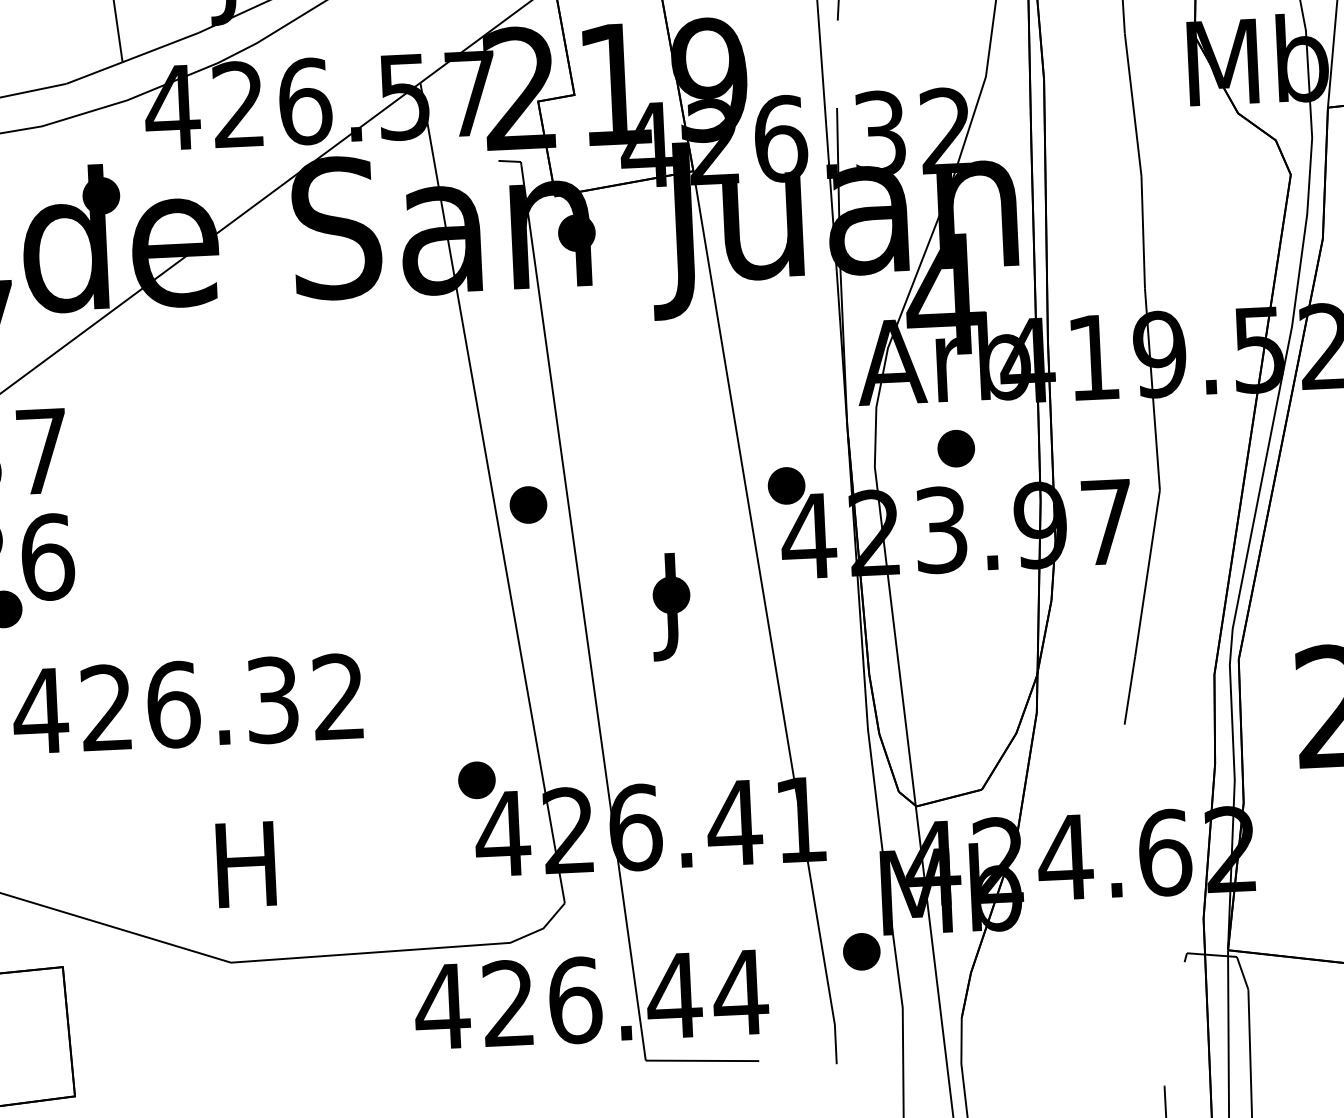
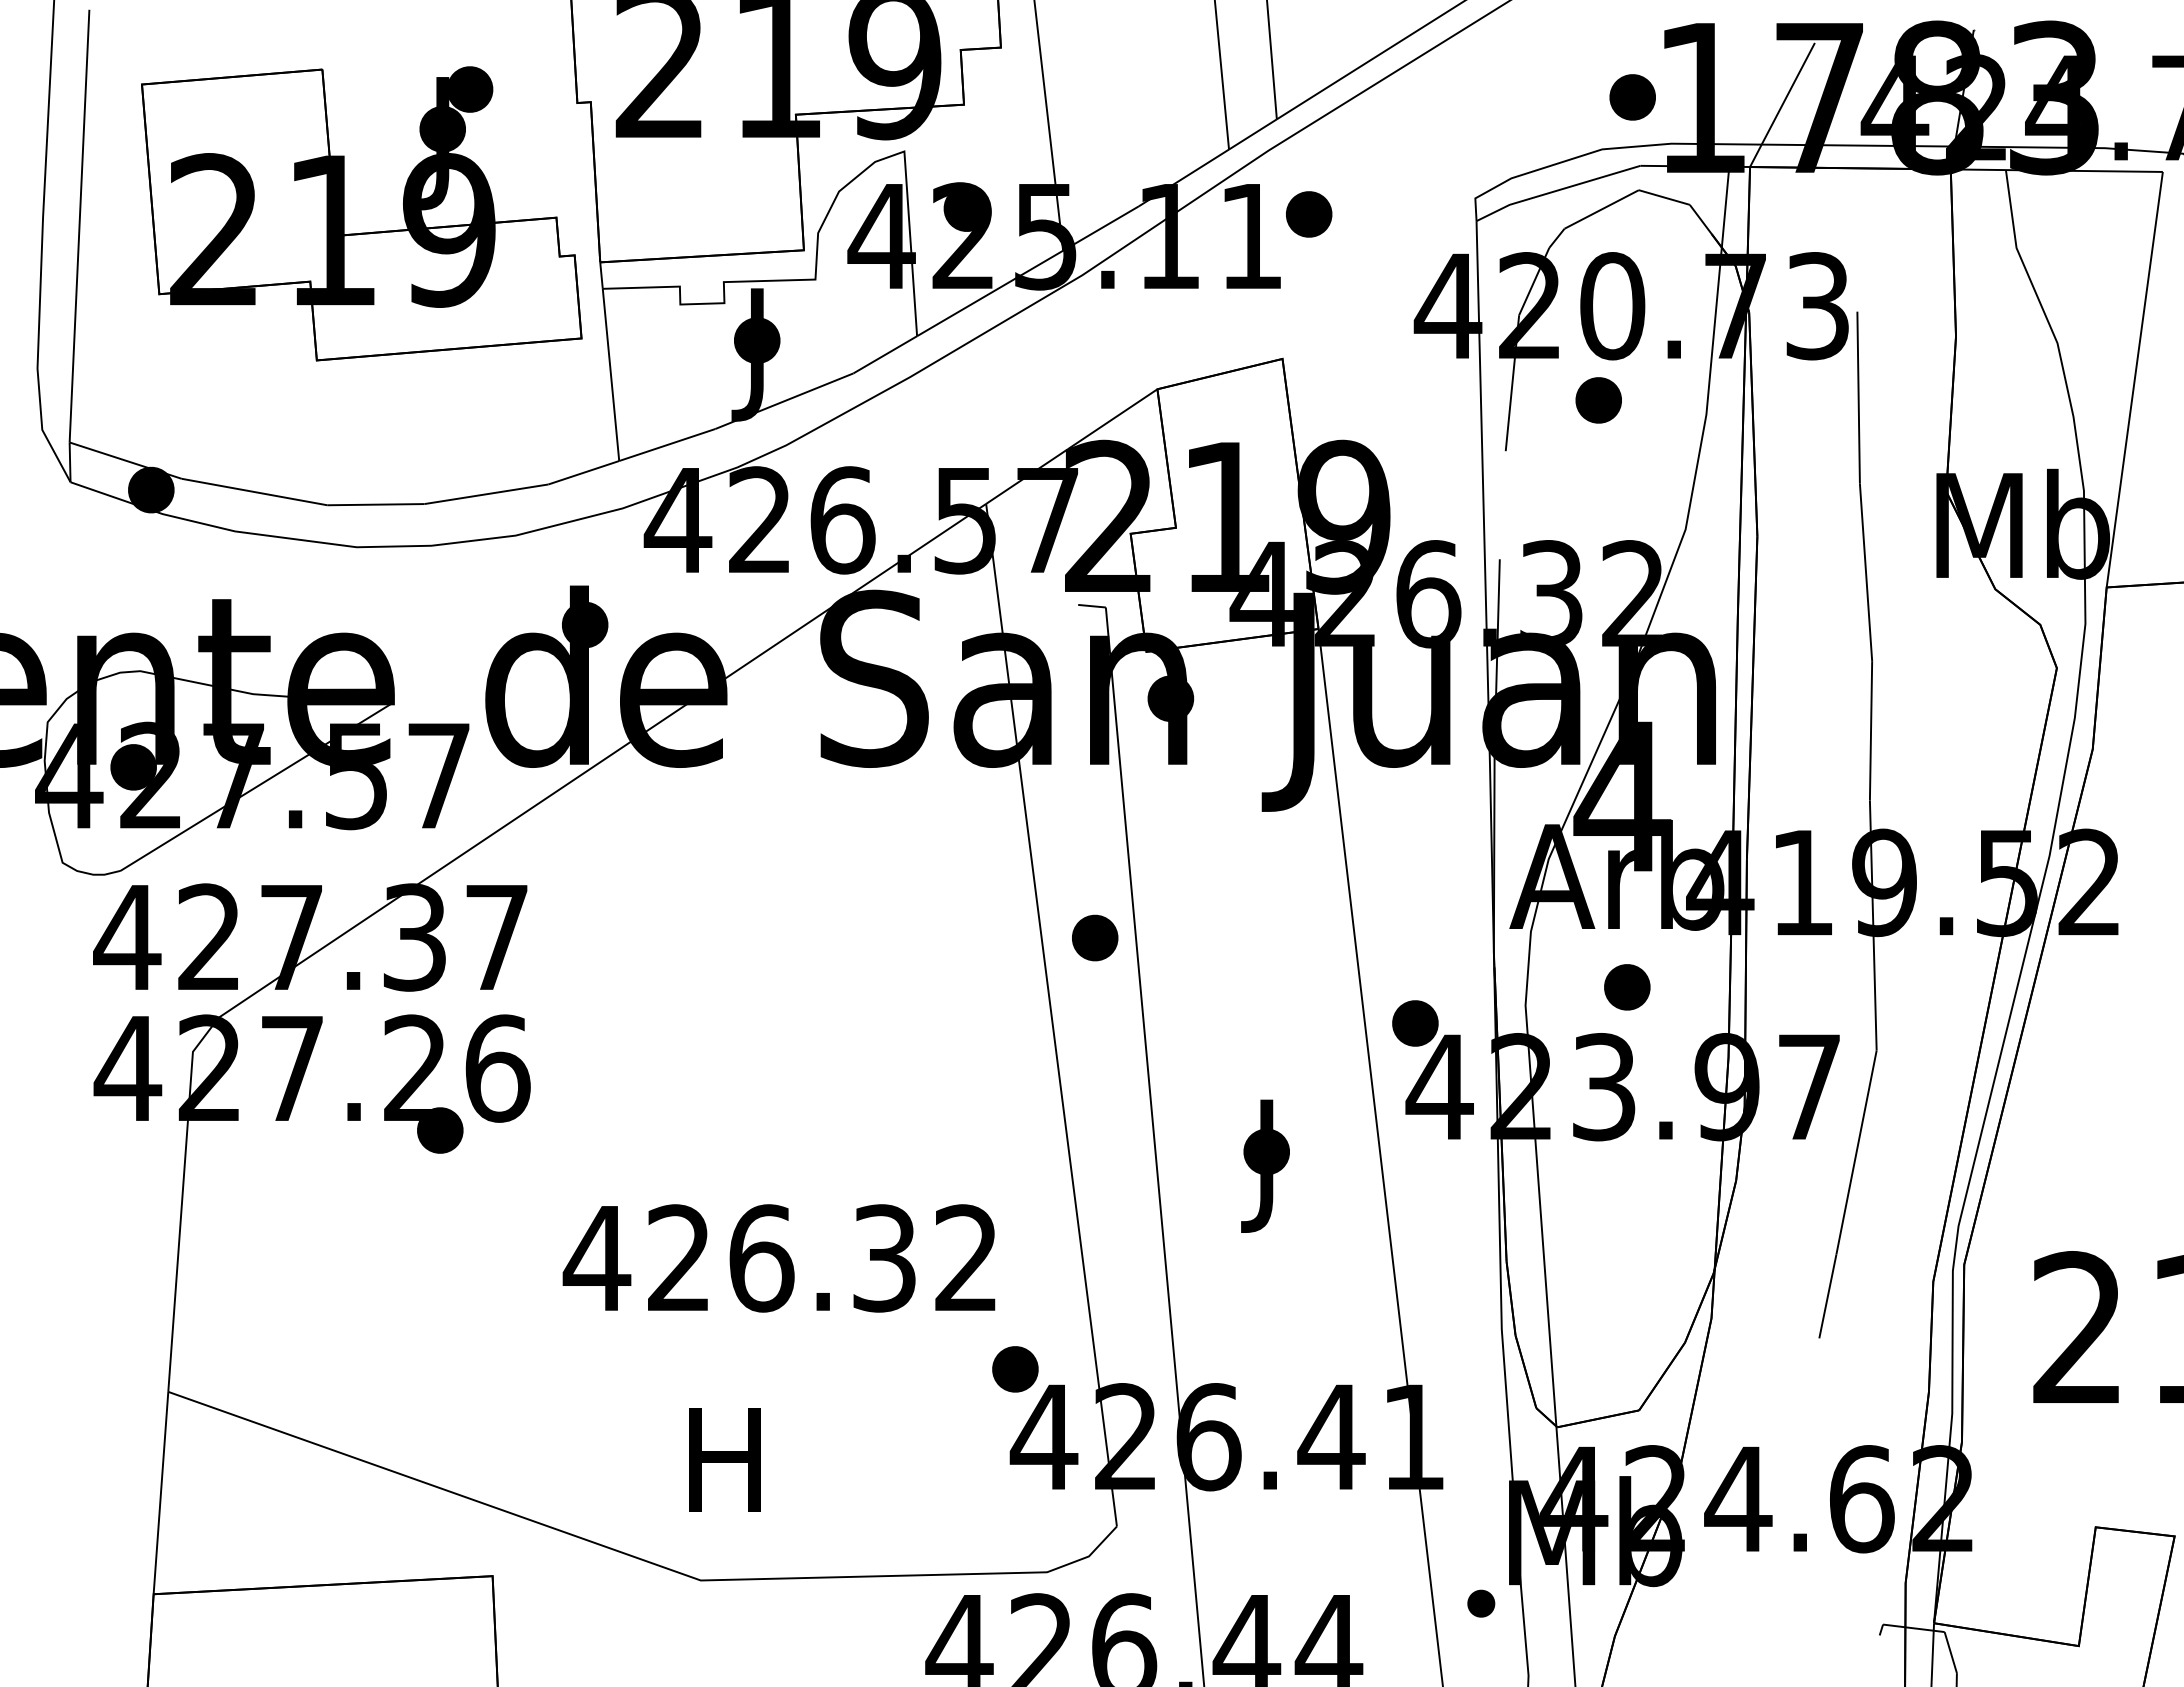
part: (528, 504) -> (1095, 937), moved
text: (187, 704) -> (778, 1258), moved
part: (862, 951) -> (1481, 1603), size x0.6

